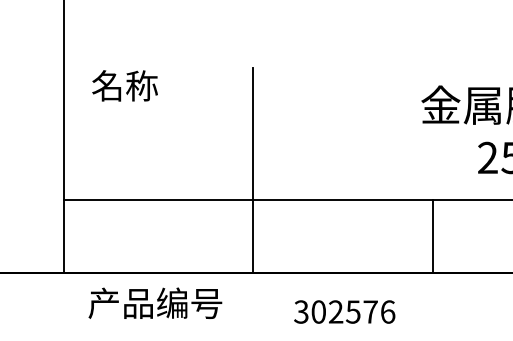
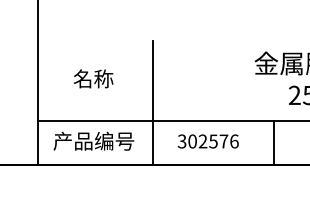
text: (124, 85) -> (93, 78), moved
line: (432, 235) -> (273, 142), moved
text: (154, 302) -> (93, 140), moved
text: (343, 312) -> (207, 141), moved

